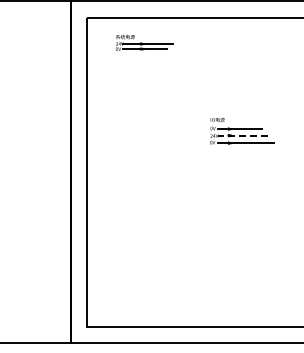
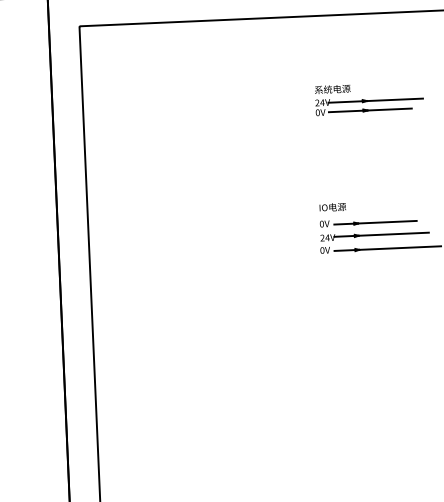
part: (144, 42) -> (368, 98), moved
line: (242, 135) -> (380, 234), dashed -> solid

